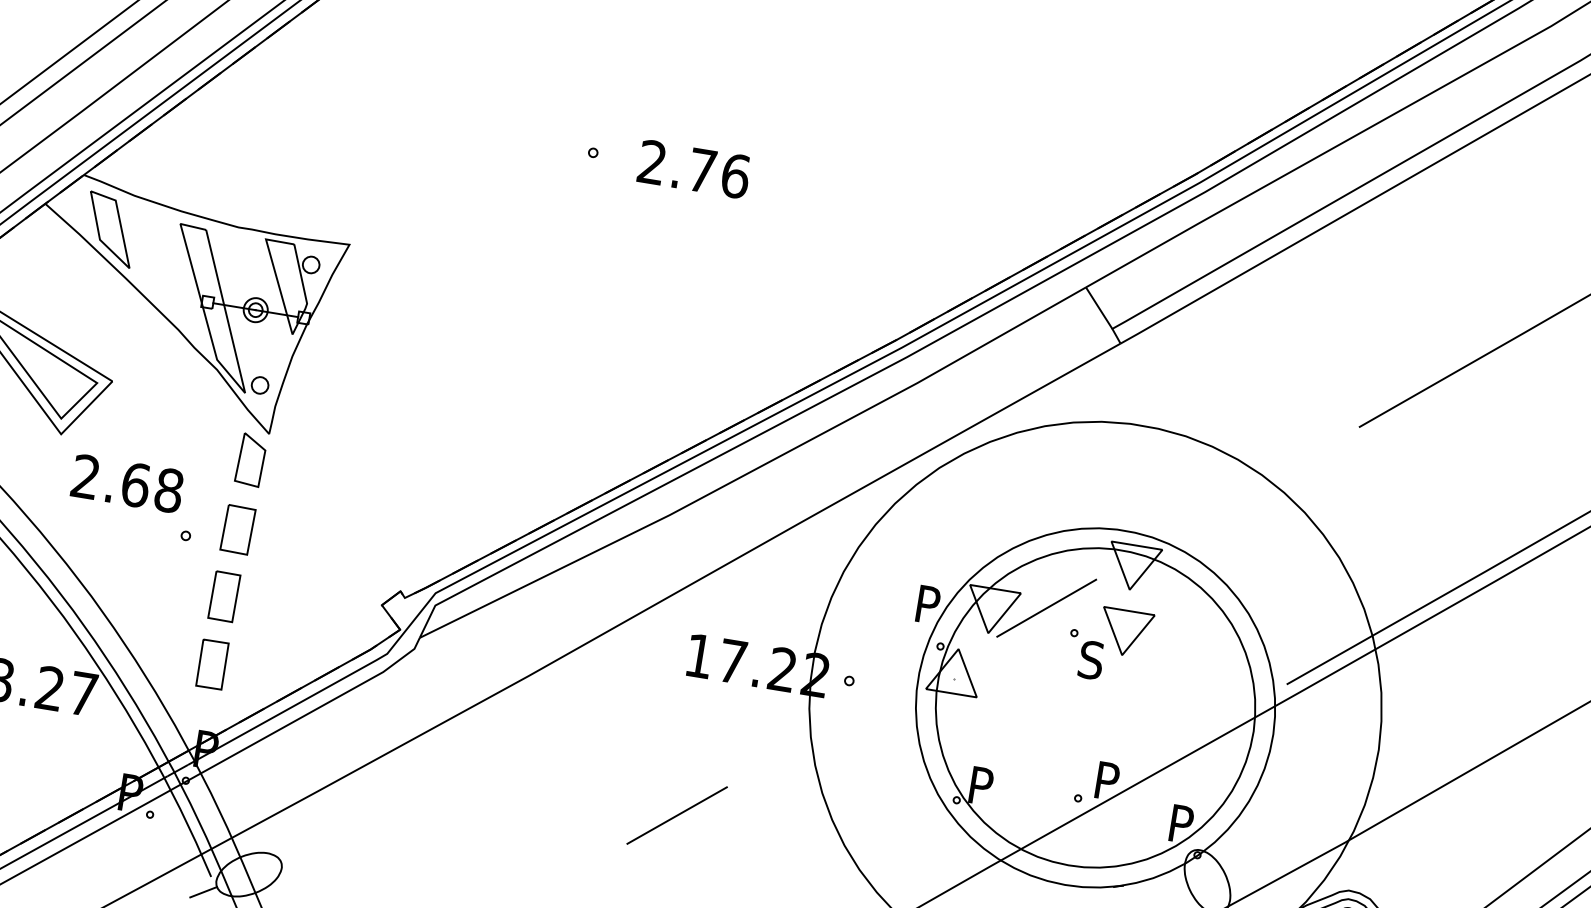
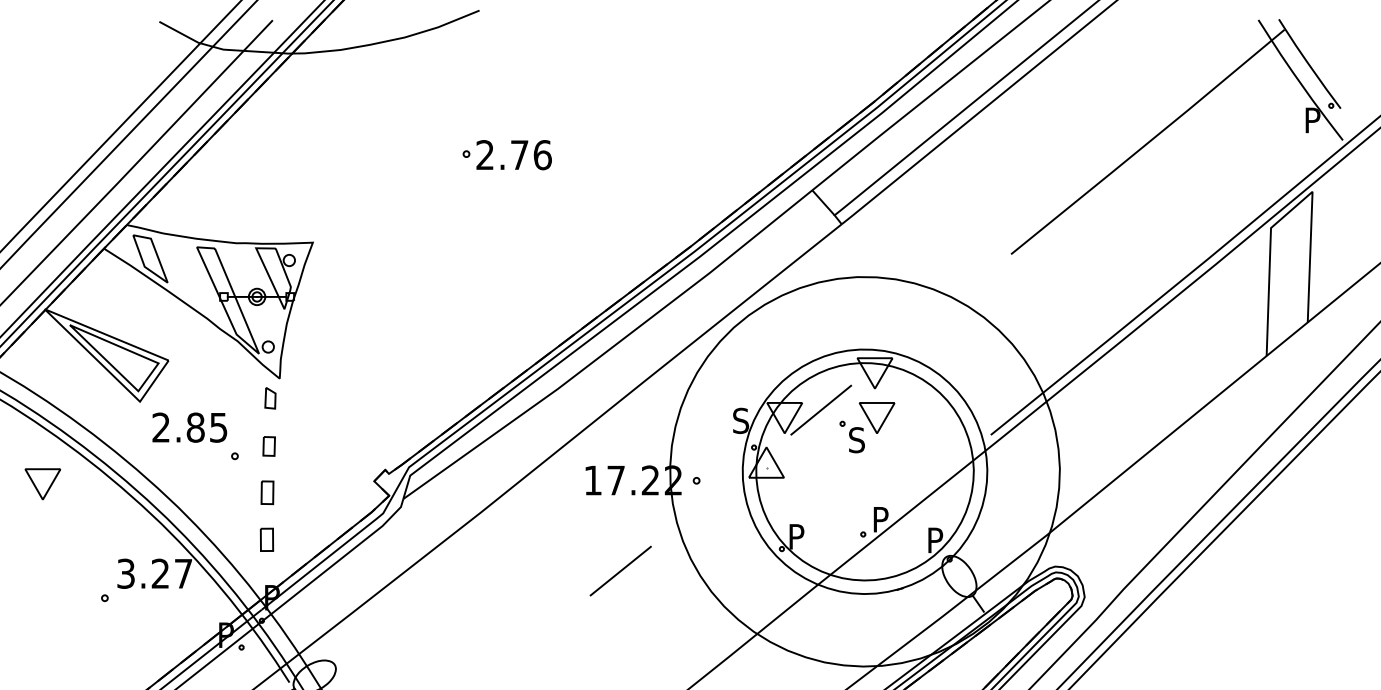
text: (693, 169) -> (513, 155), moved
part: (251, 460) -> (270, 398), size x0.6
text: (151, 487) -> (206, 427), 2.68 -> 2.85
part: (236, 529) -> (268, 446), size x0.6
part: (224, 596) -> (267, 492), size x0.7
text: (928, 604) -> (741, 420), P -> S
part: (211, 664) -> (266, 539), size x0.7
line: (676, 814) -> (620, 570), moved

